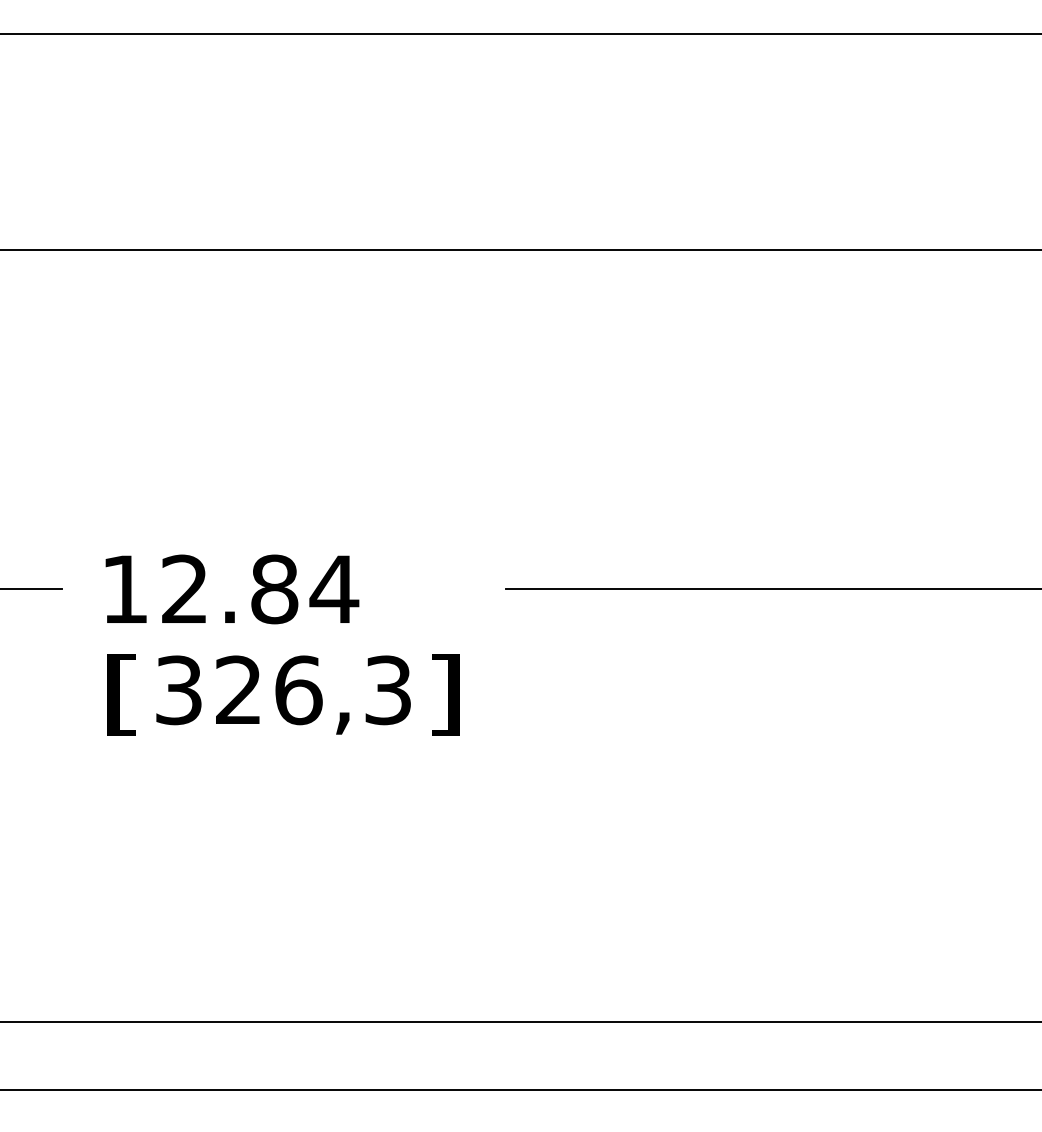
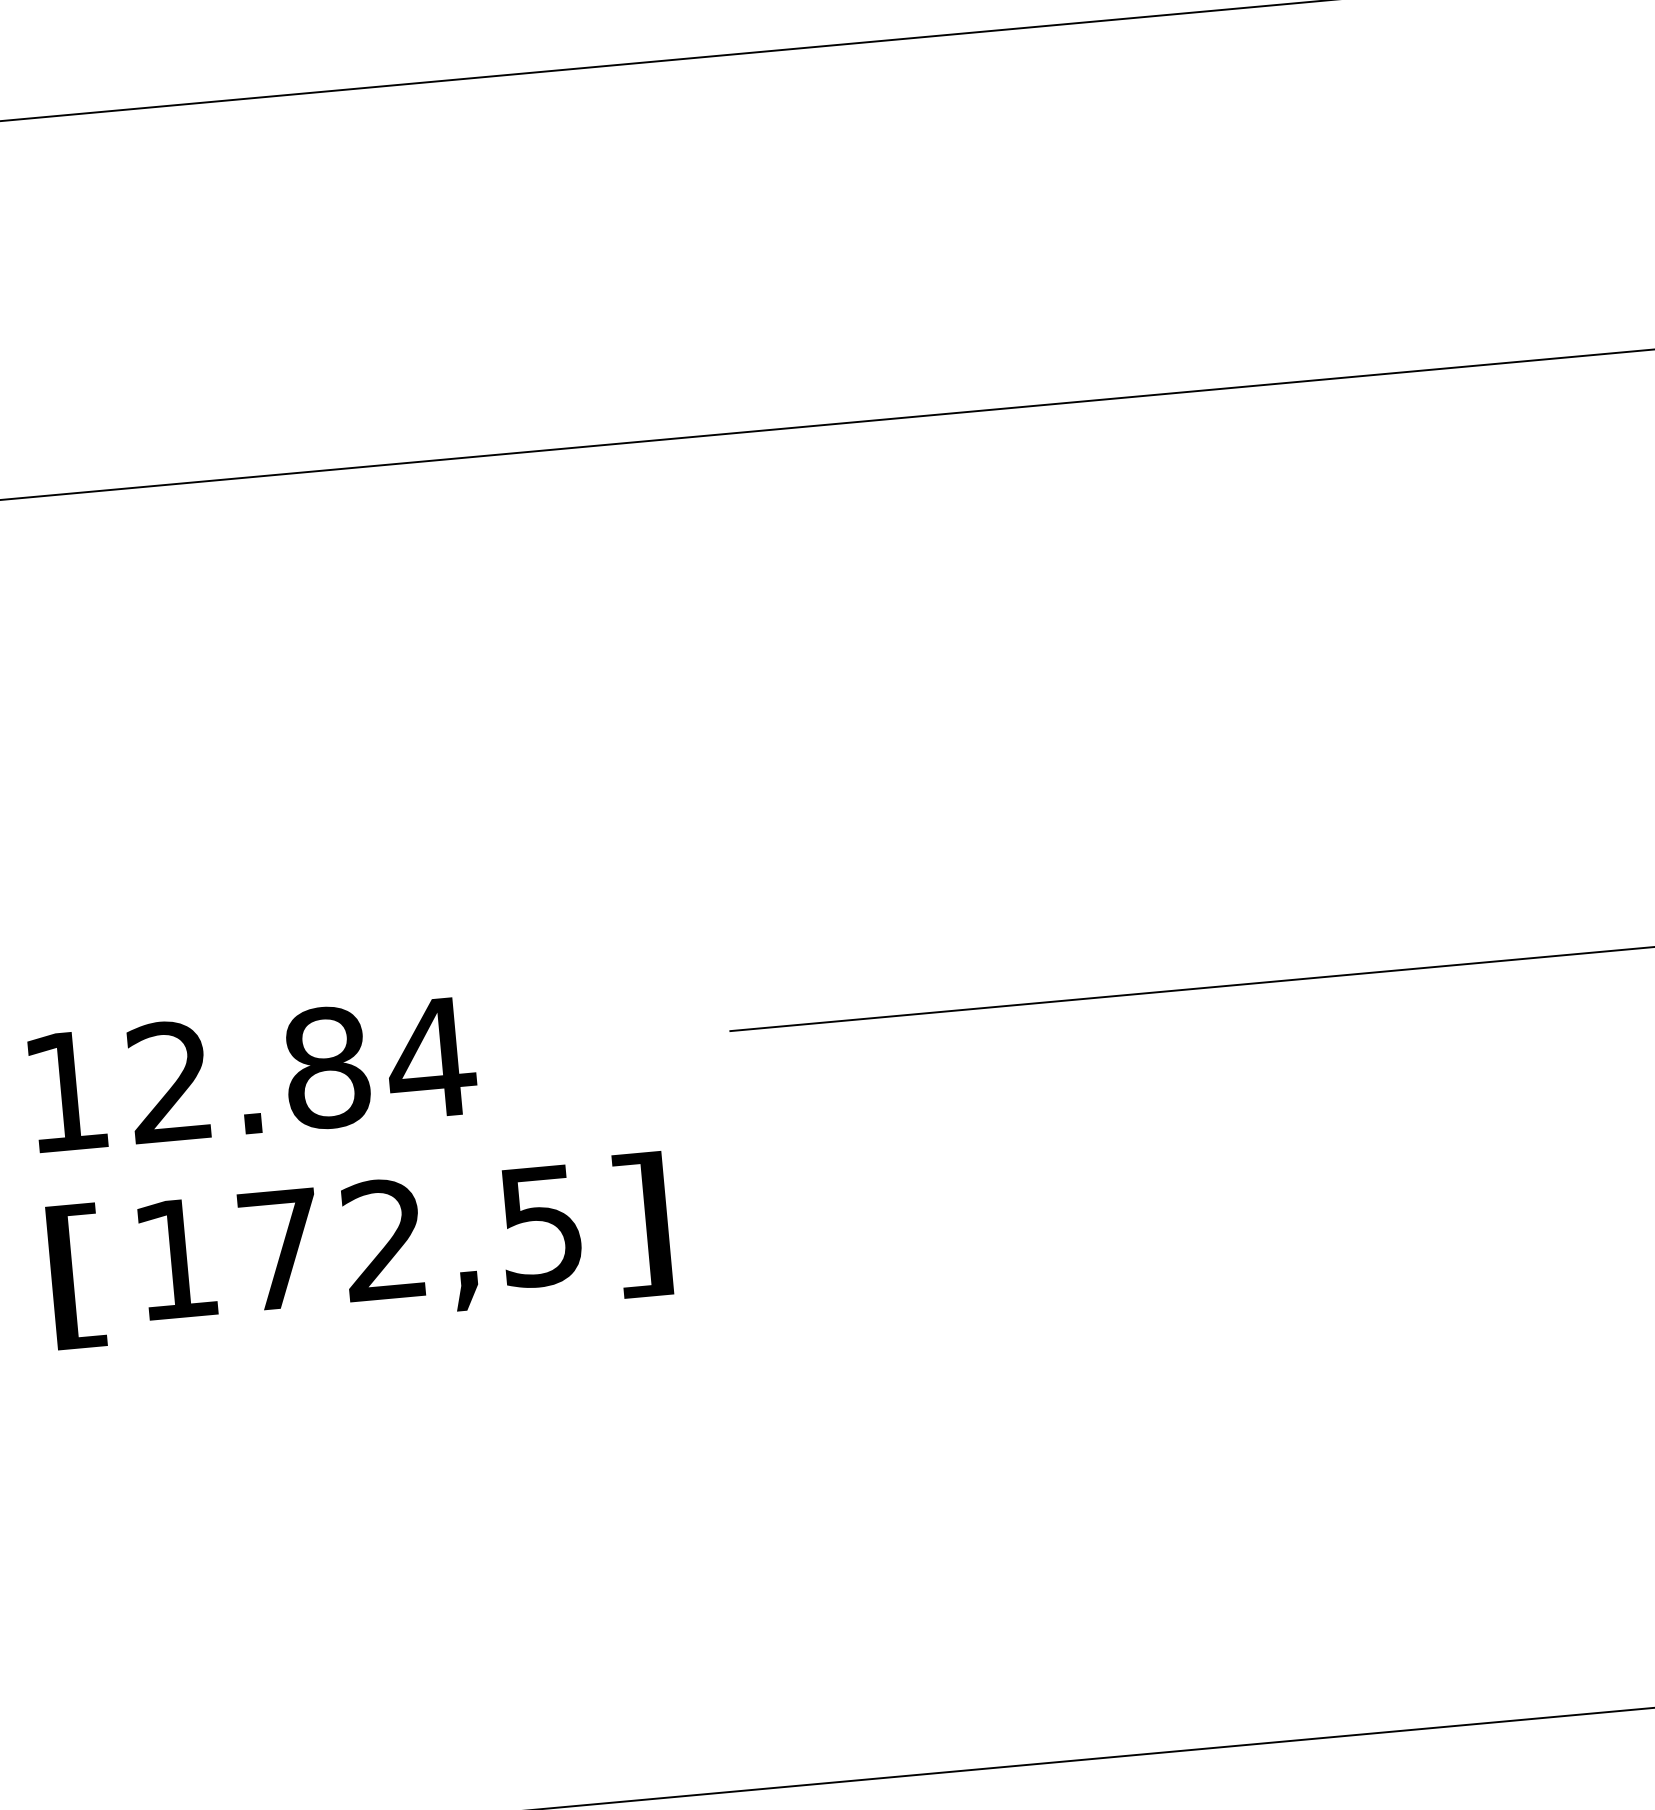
text: (283, 690) -> (358, 1242), 326,3 -> 172,5

